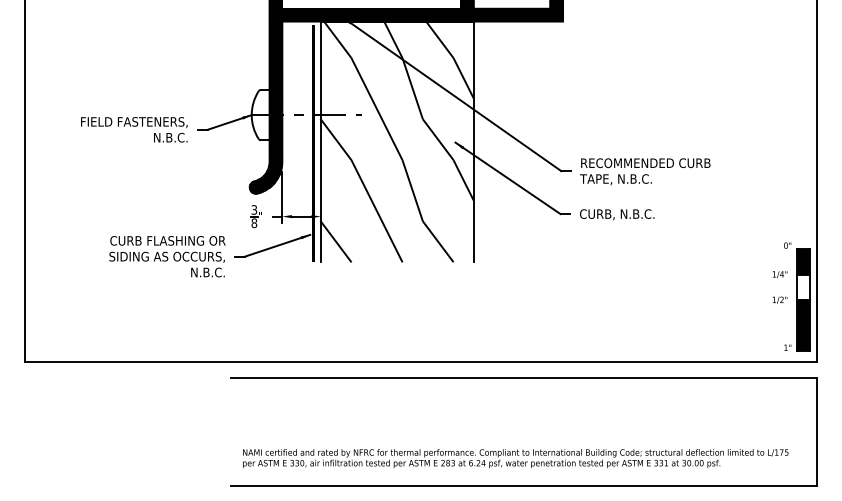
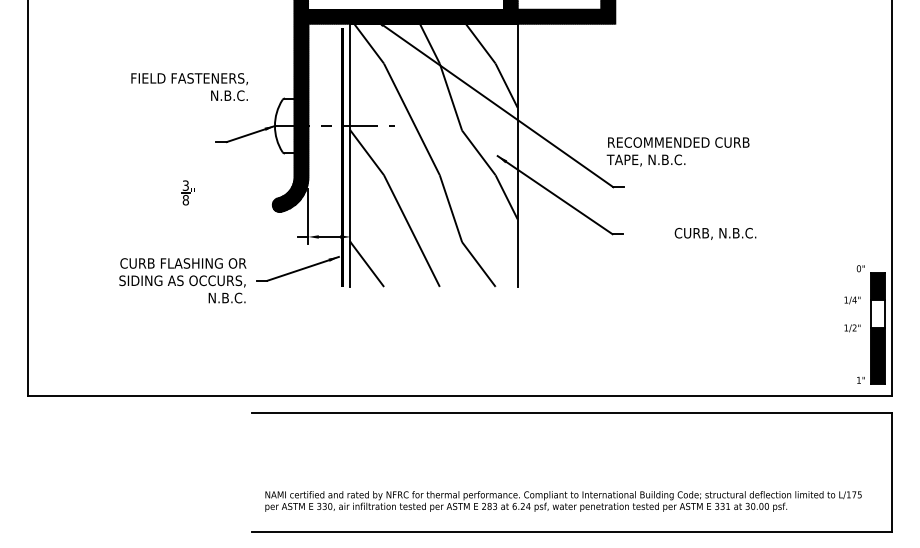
text: (134, 129) -> (189, 86), moved
text: (644, 171) -> (677, 151), moved
text: (617, 214) -> (715, 233), moved
part: (255, 216) -> (187, 192), moved

